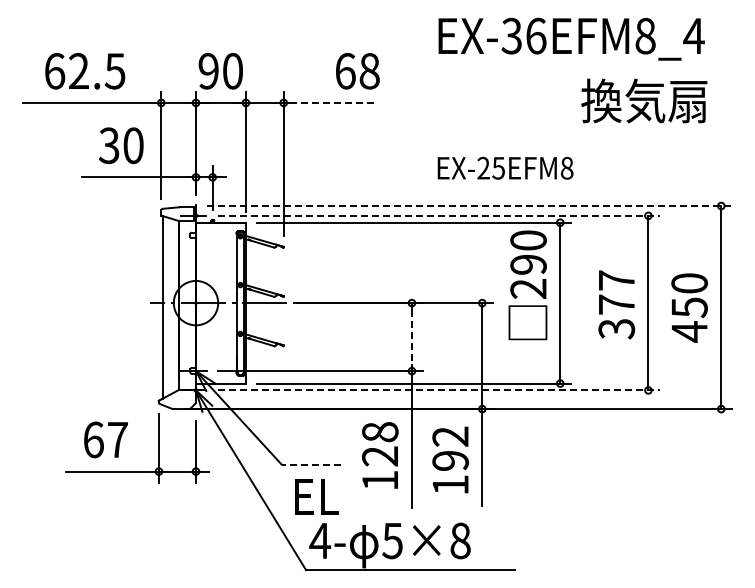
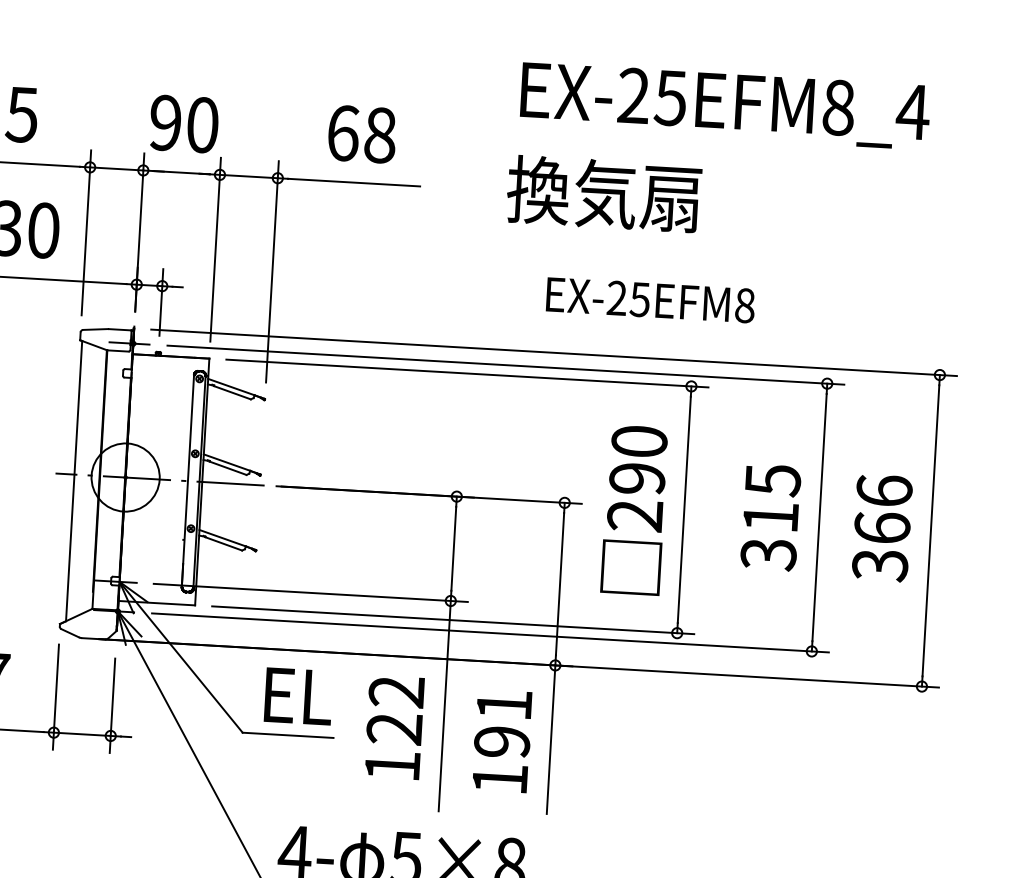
text: (523, 35) -> (651, 96), EX-36EFM8_4 -> EX-25EFM8_4
text: (357, 71) -> (361, 134), moved
text: (644, 100) -> (604, 193), moved
line: (333, 102) -> (354, 181), dashed -> solid
text: (505, 167) -> (650, 299), moved
line: (469, 206) -> (553, 353), dashed -> solid
line: (438, 215) -> (505, 364), dashed -> solid
text: (527, 285) -> (633, 510), moved
text: (617, 292) -> (773, 498), 377 -> 315
text: (689, 307) -> (882, 527), 450 -> 366
line: (411, 337) -> (453, 549), dashed -> solid
line: (438, 390) -> (489, 633), dashed -> solid
text: (380, 432) -> (397, 692), 128 -> 122
text: (450, 436) -> (504, 704), 192 -> 191
line: (311, 464) -> (288, 735), dashed -> solid
text: (316, 496) -> (298, 695), moved

